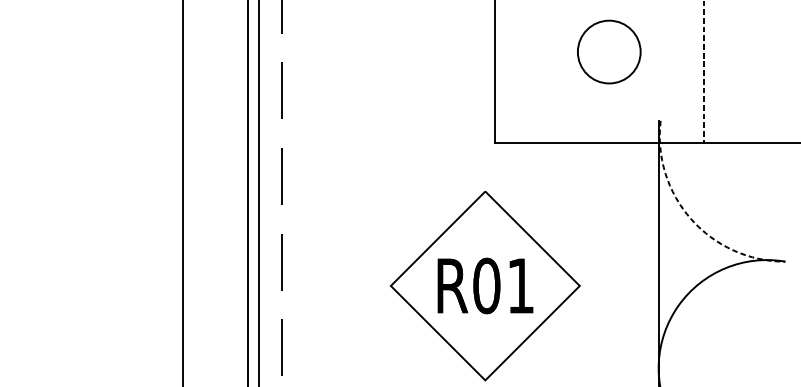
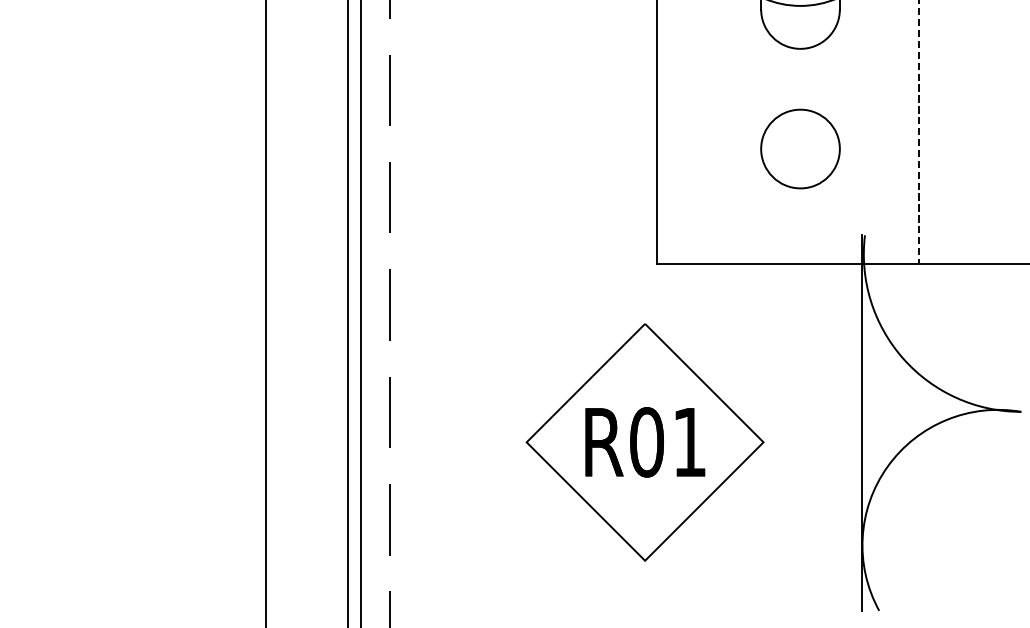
arc: (691, 219) -> (903, 358), dashed -> solid

